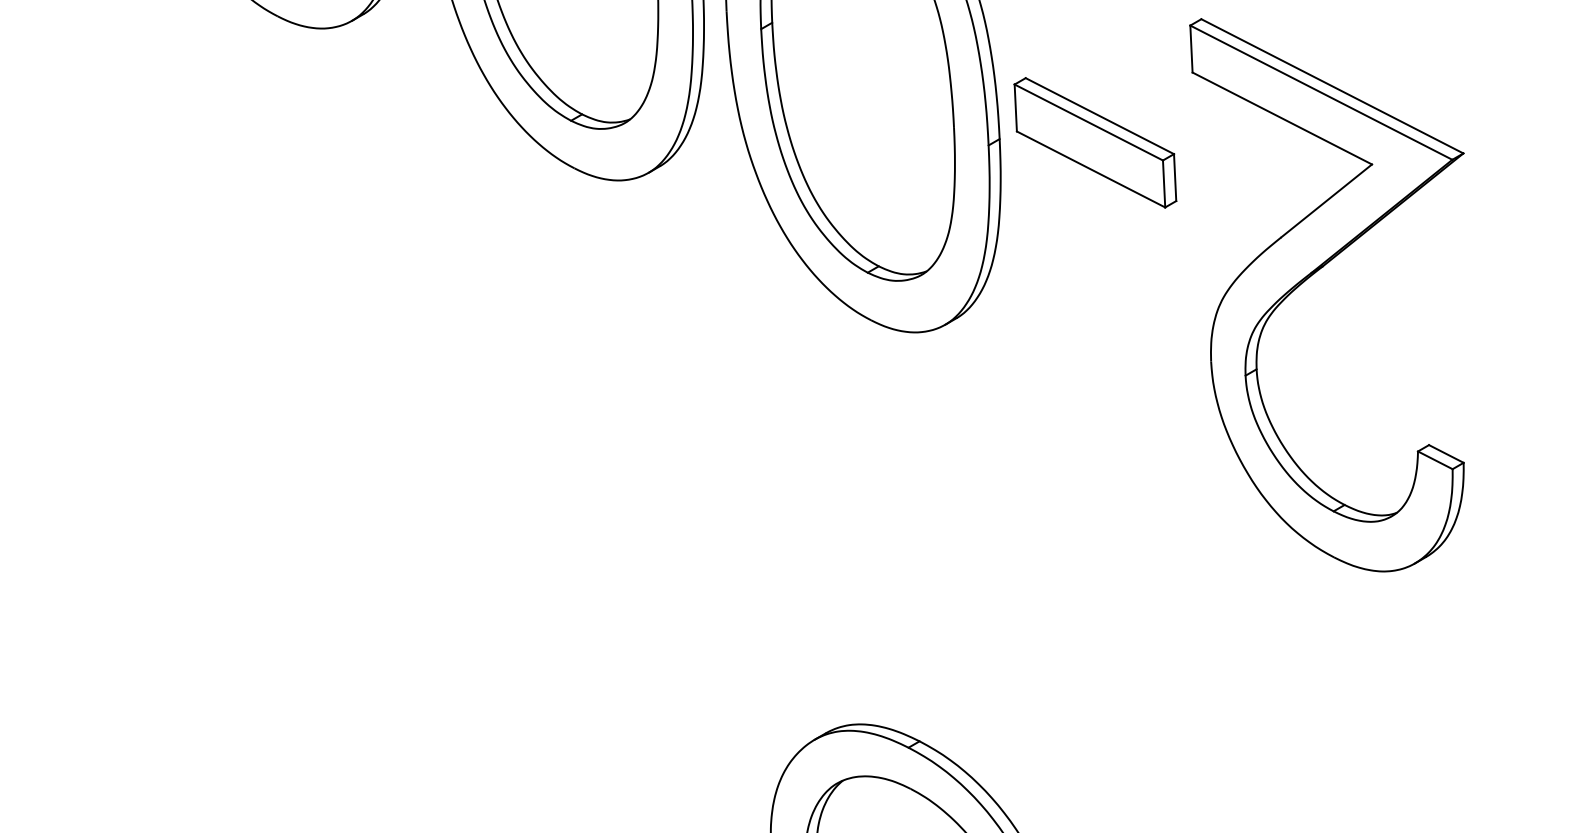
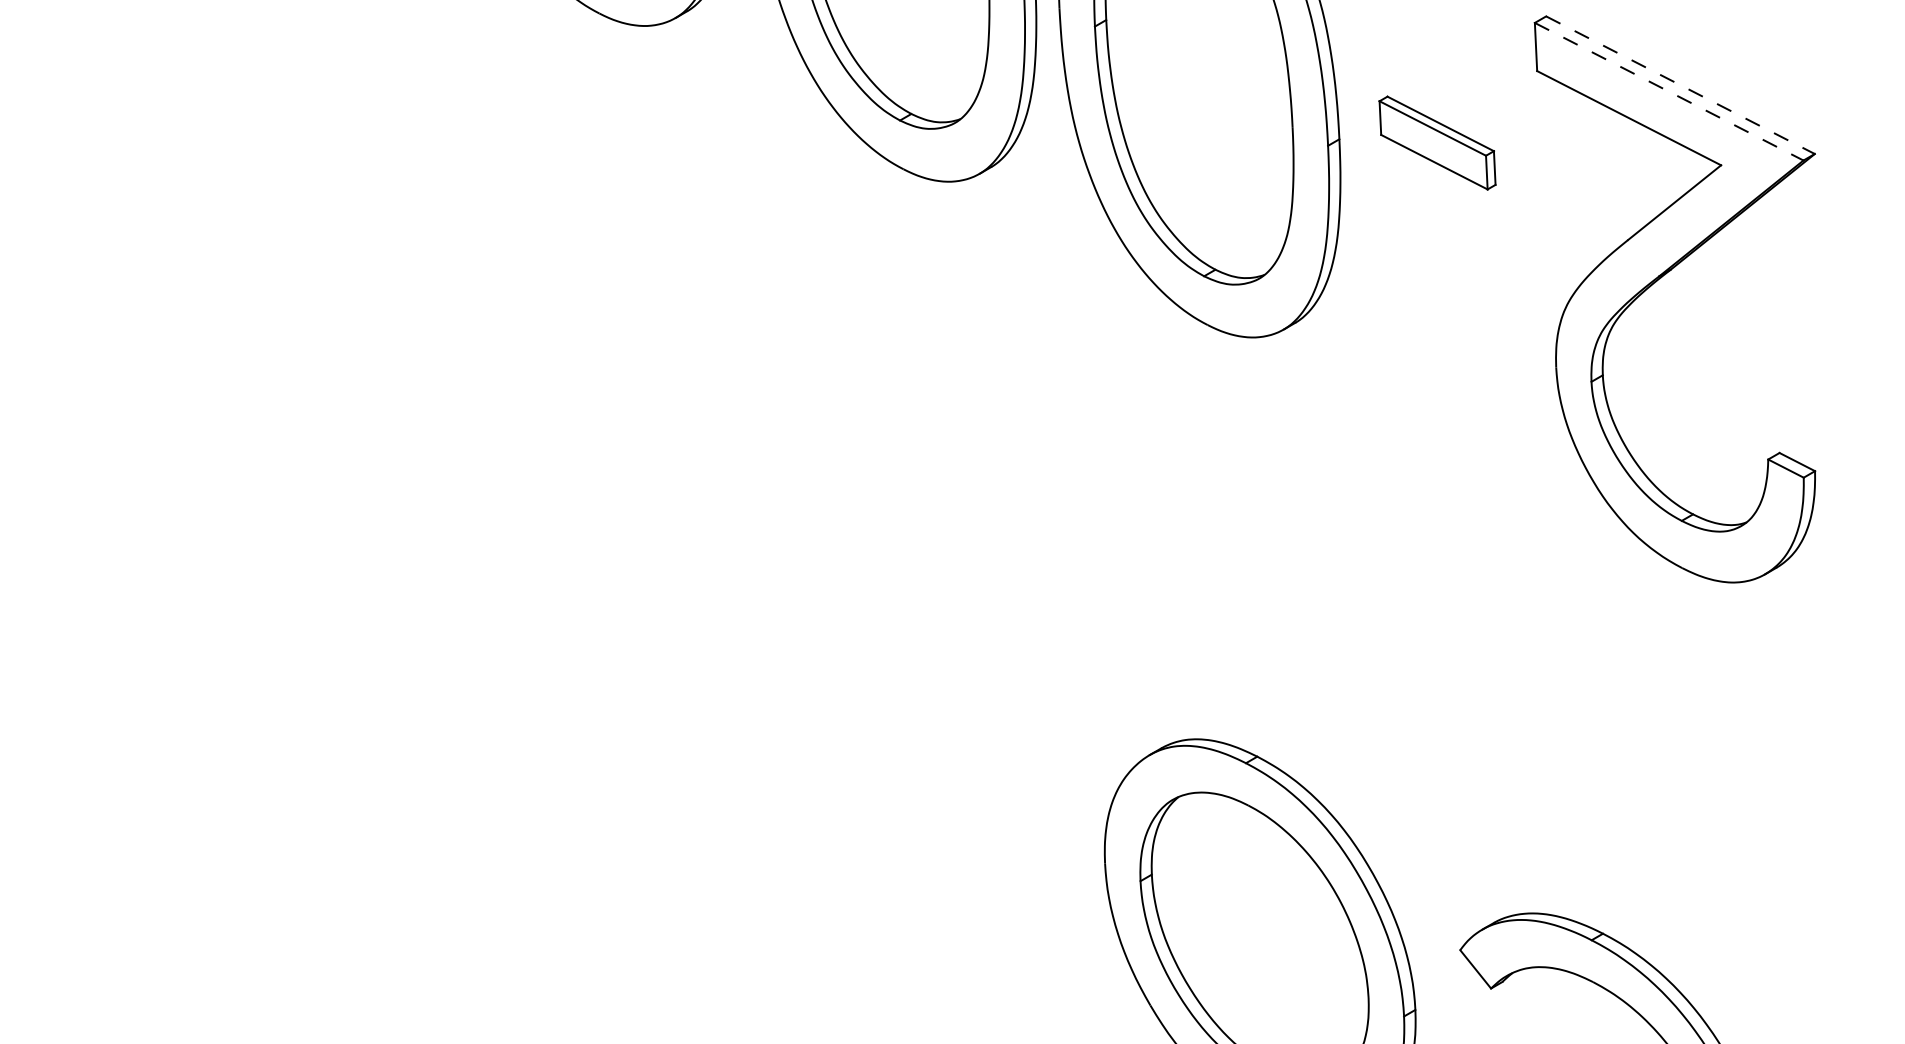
line: (1332, 86) -> (1680, 85), solid -> dashed
line: (1321, 92) -> (1669, 91), solid -> dashed
part: (1095, 142) -> (1437, 142), size x0.7

